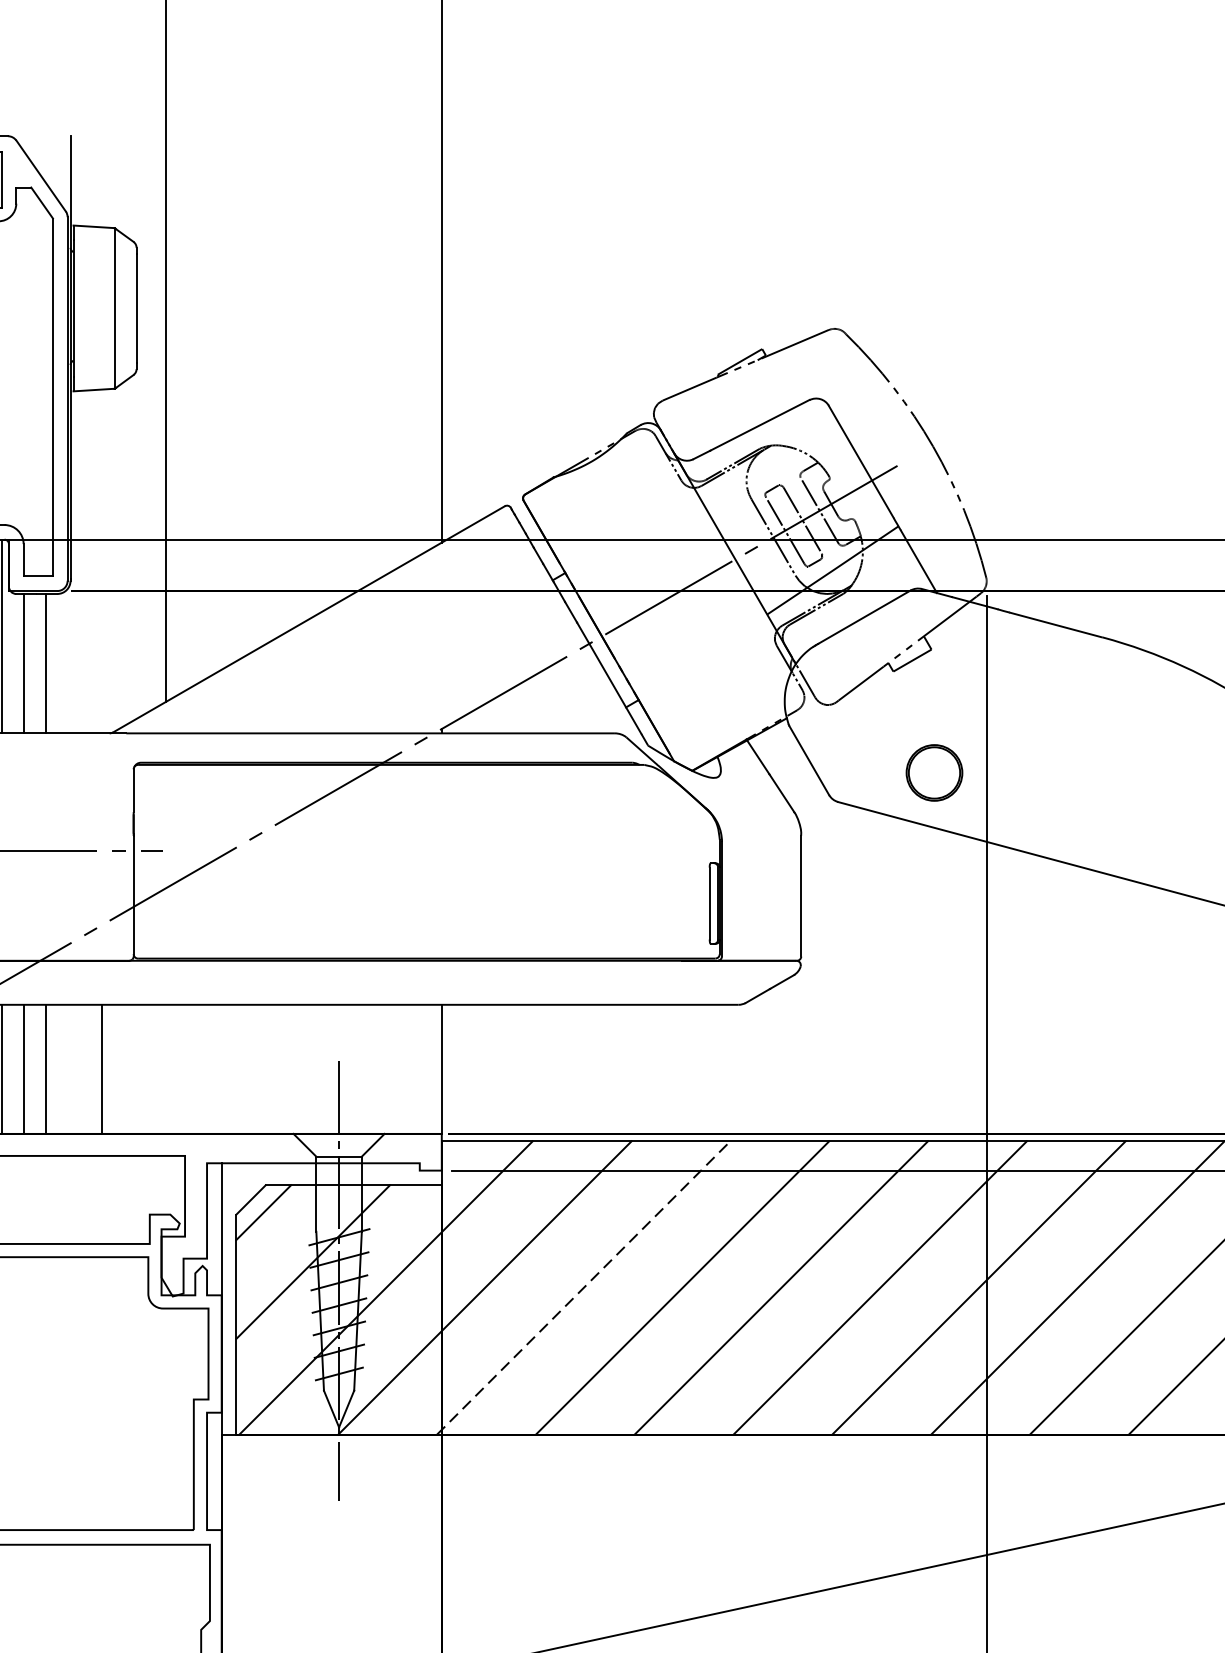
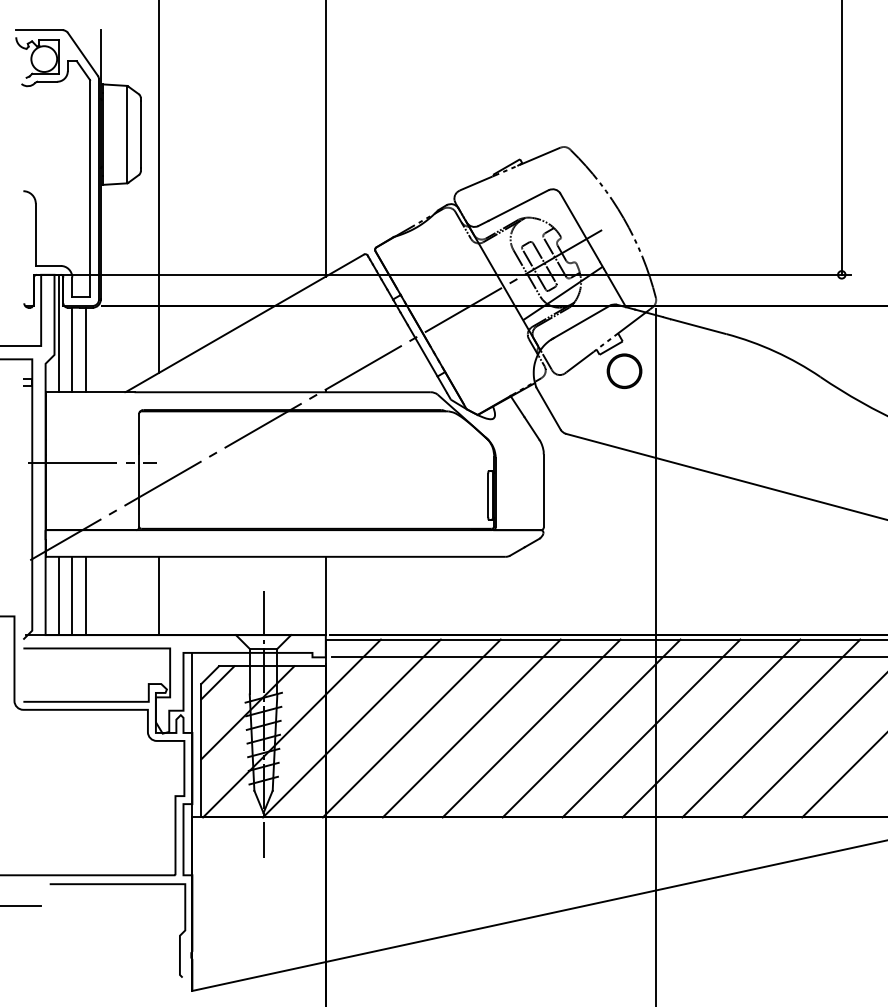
part: (934, 771) -> (624, 370), moved
line: (101, 1068) -> (158, 595), moved
line: (583, 1287) -> (411, 728), dashed -> solid

